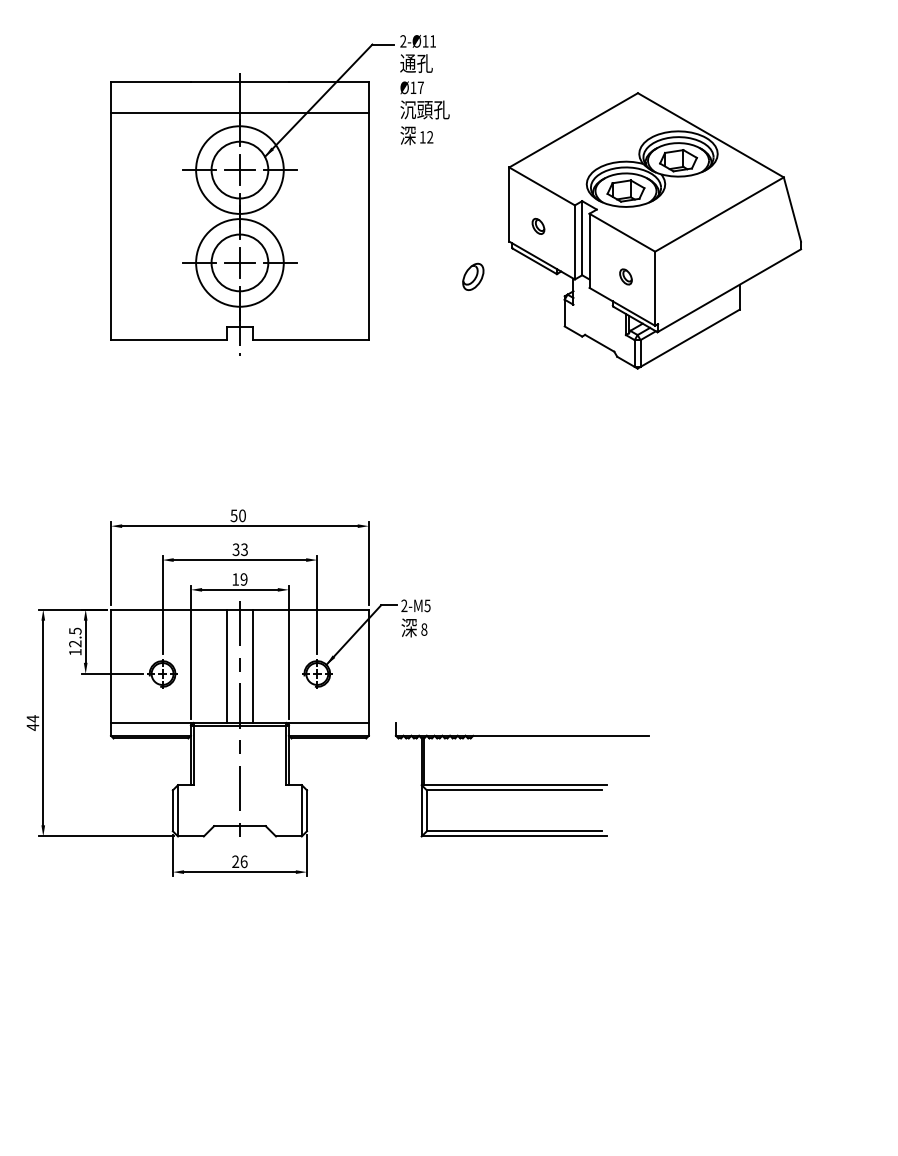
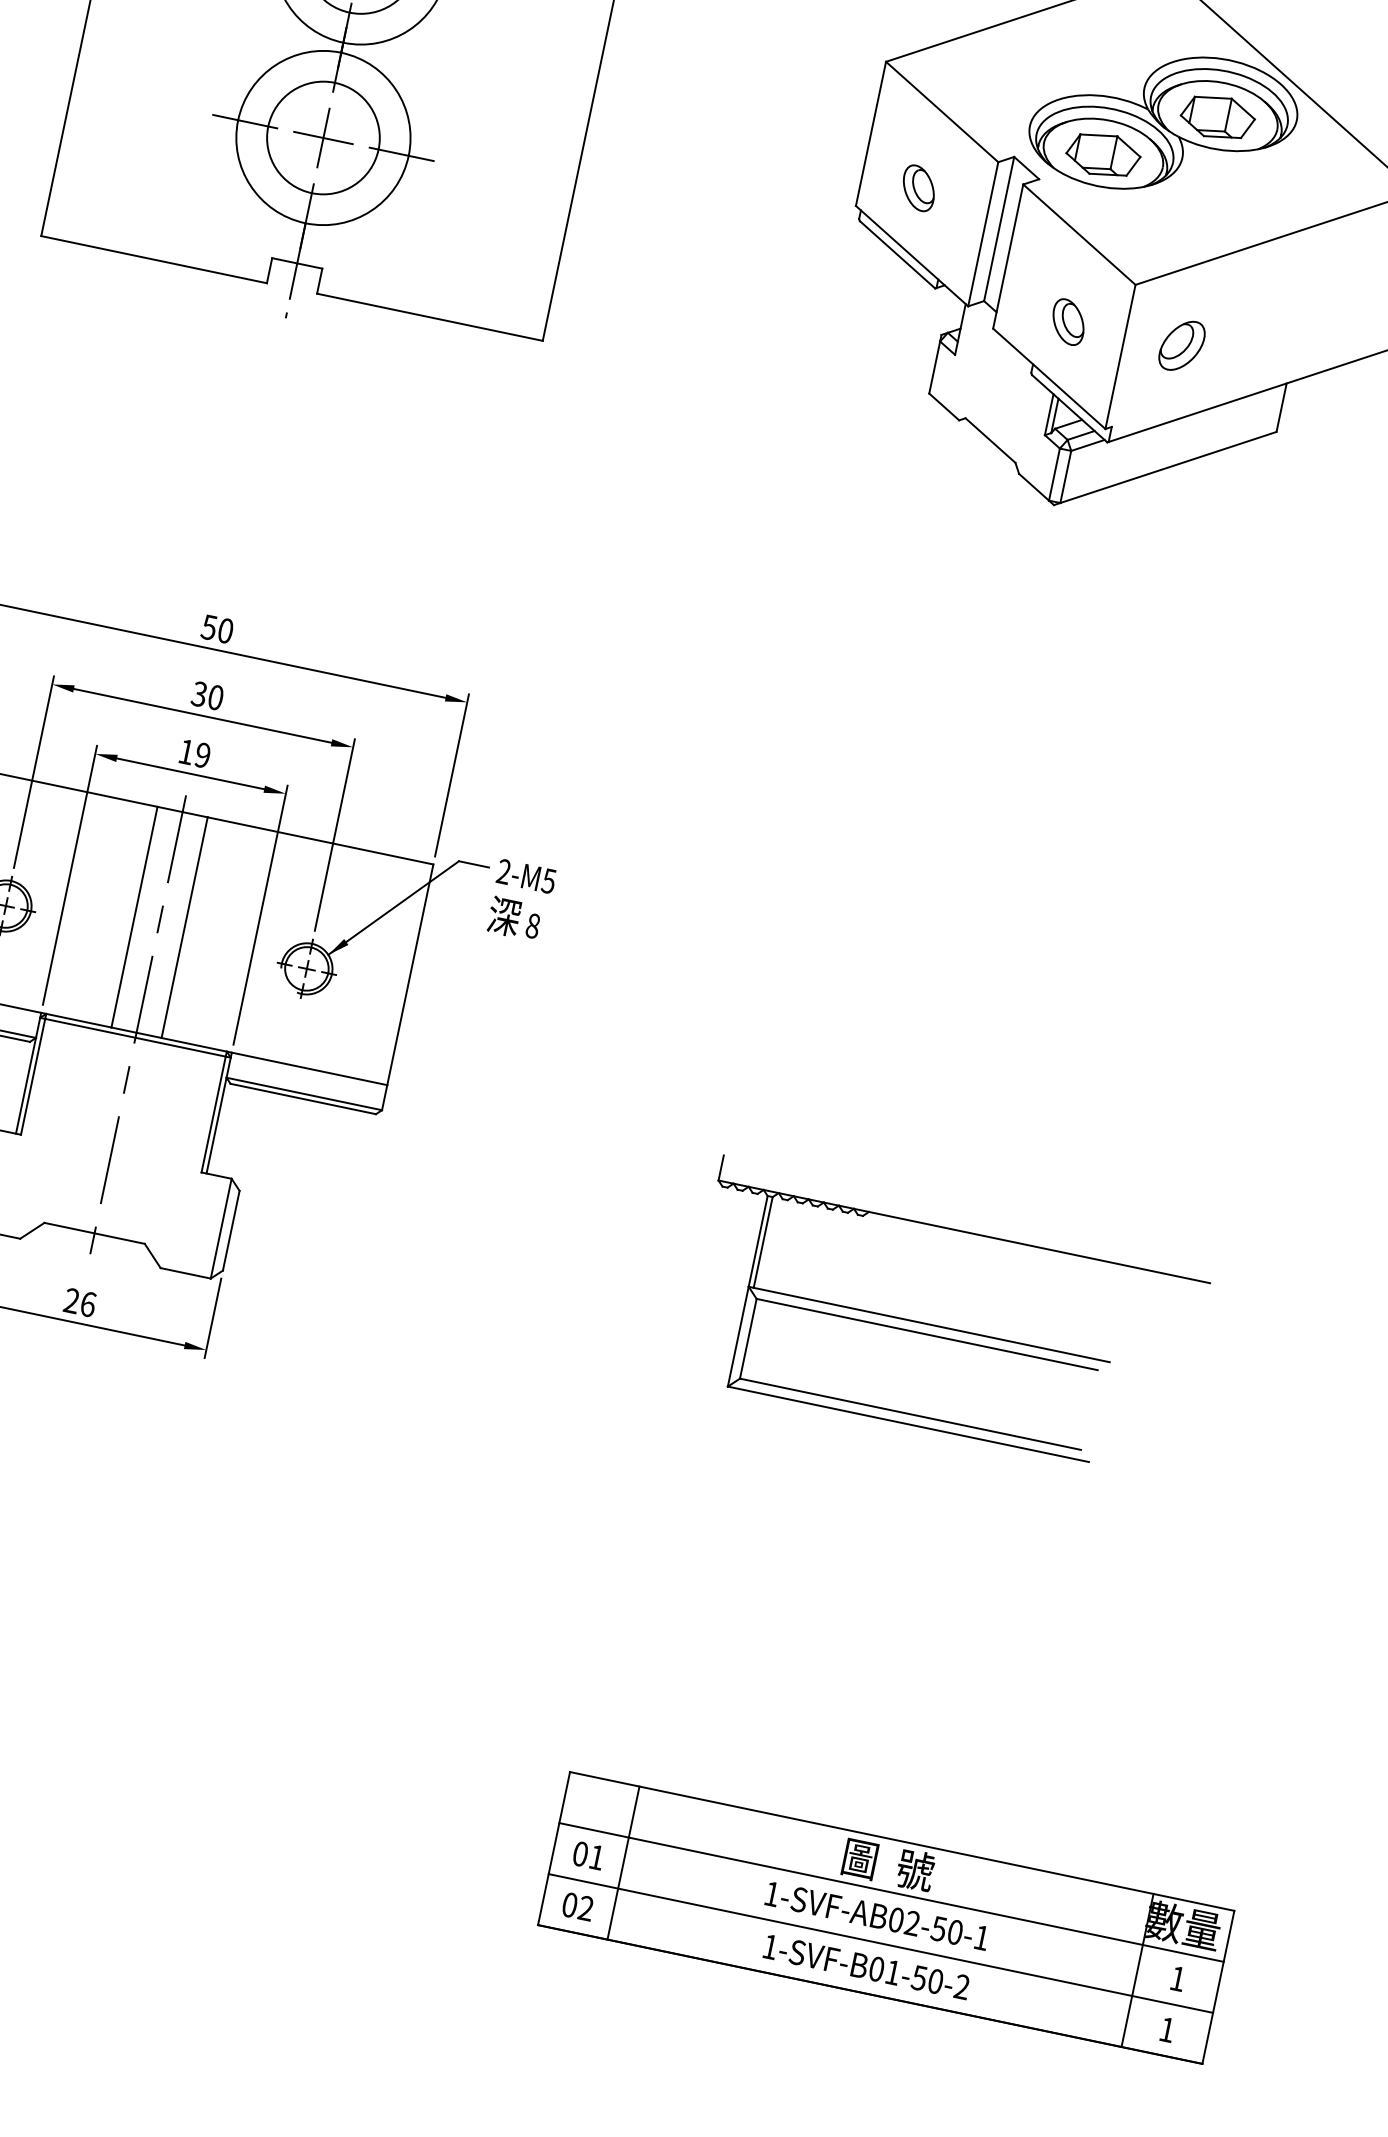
part: (538, 226) -> (918, 188), size x1.43
part: (473, 276) -> (1182, 345), moved
part: (625, 276) -> (1067, 321), size x1.43
text: (244, 549) -> (215, 697), 33 -> 30
part: (521, 779) -> (945, 1316), moved
part: (700, 1081) -> (886, 1917), added

